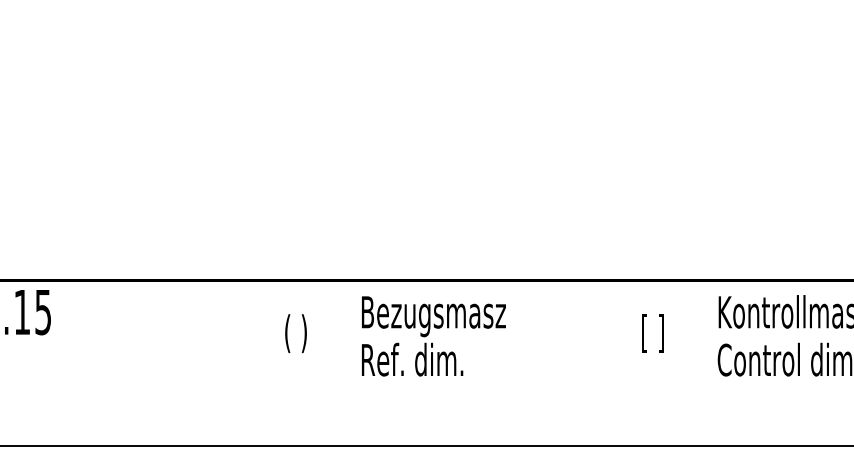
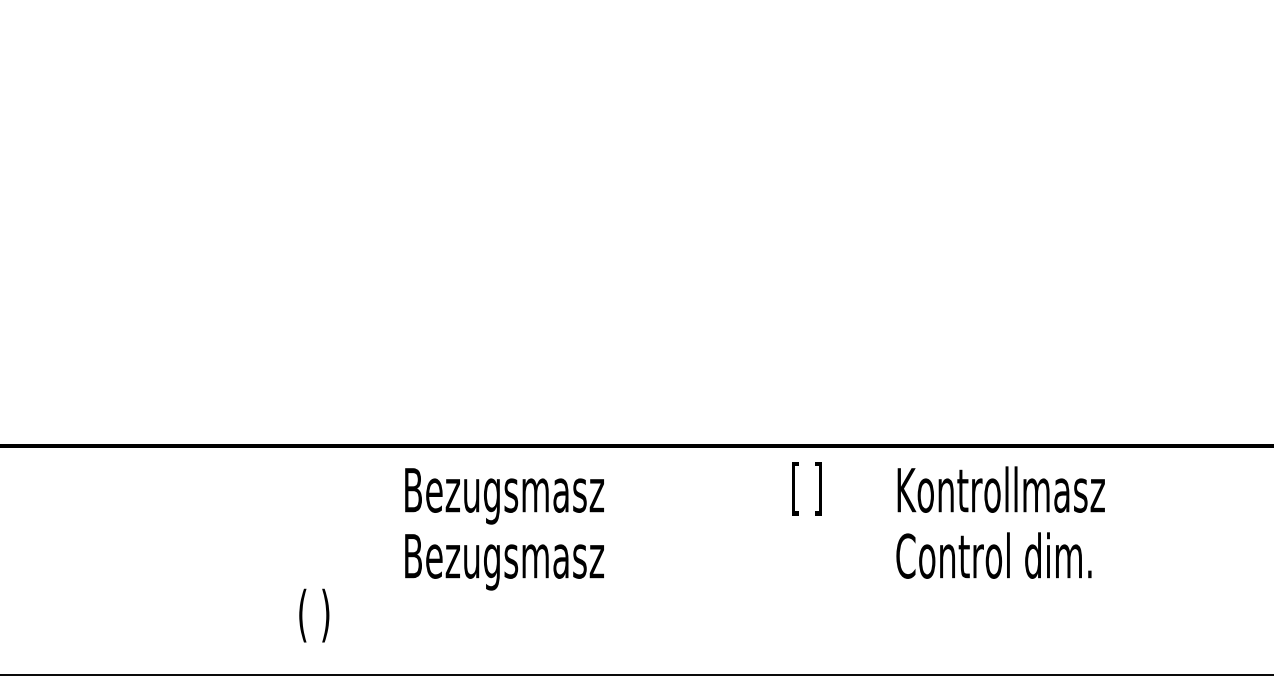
text: (296, 333) -> (314, 615), moved
text: (652, 333) -> (806, 488), moved
text: (434, 363) -> (505, 561), Ref. dim. -> Bezugsmasz

